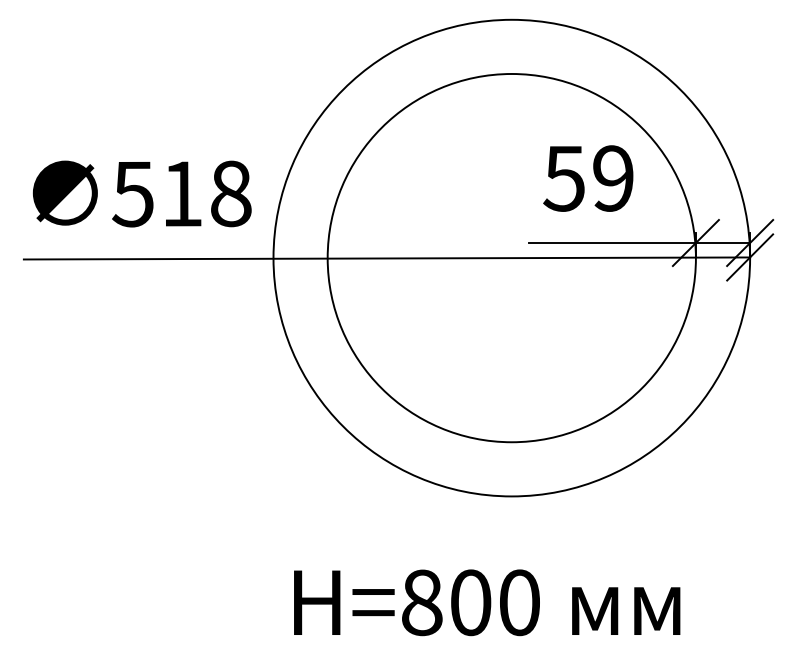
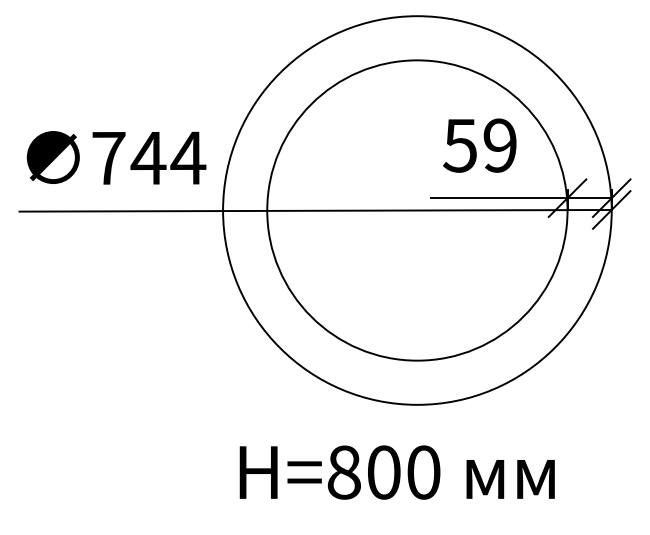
text: (182, 194) -> (148, 158), 518 -> 744
text: (486, 602) -> (396, 472), moved

